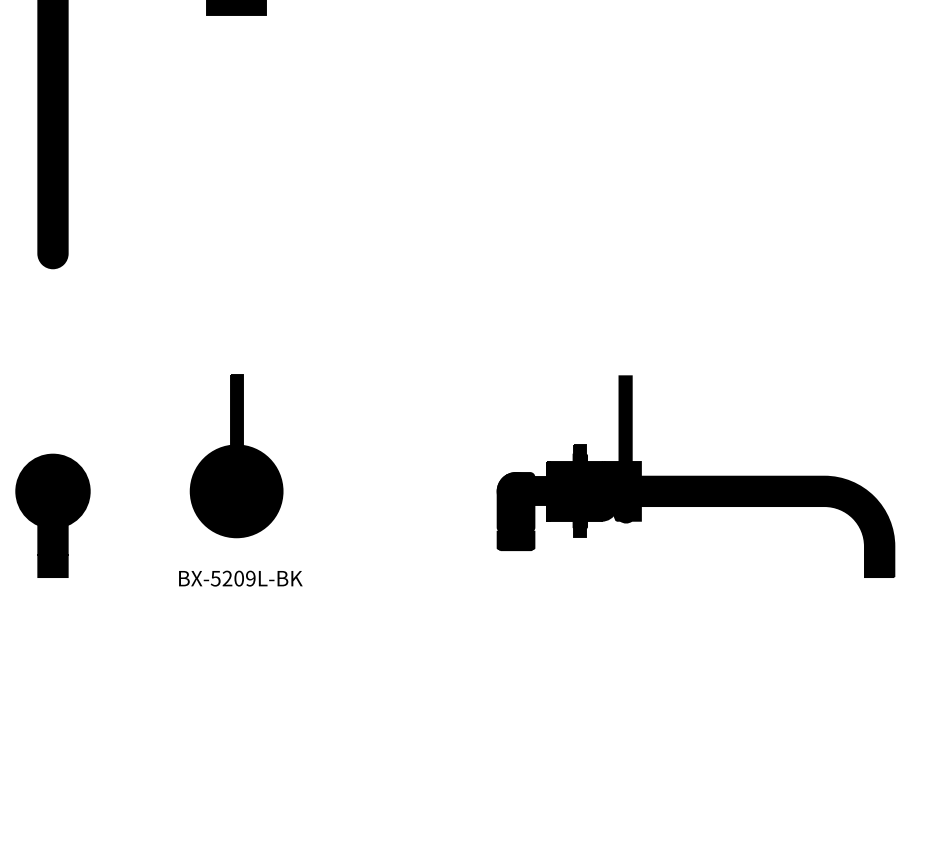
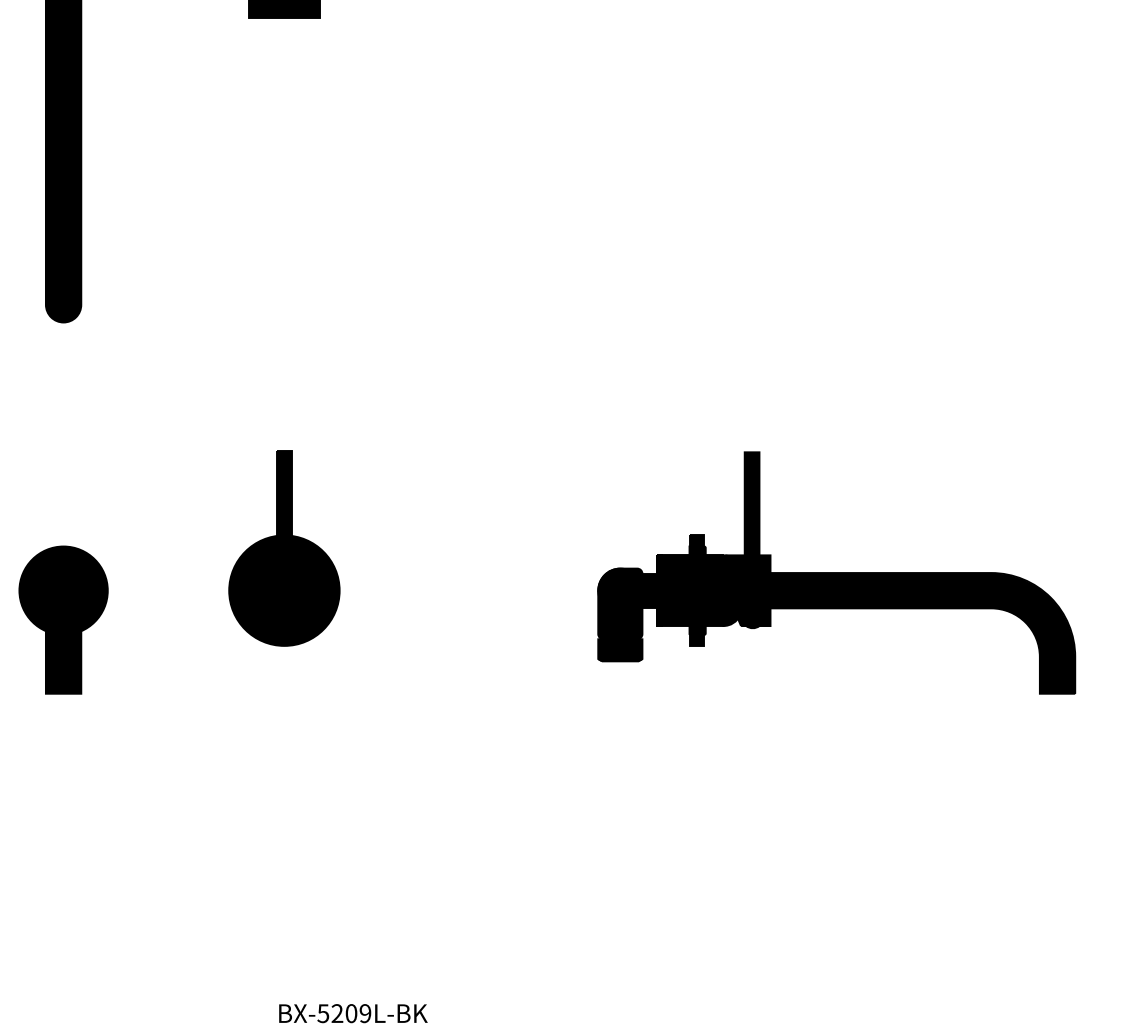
text: (240, 578) -> (353, 1013), moved

